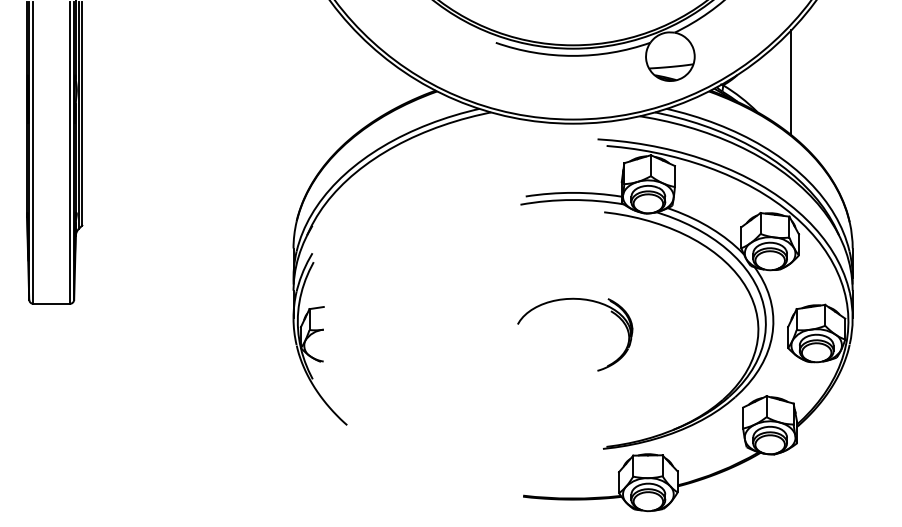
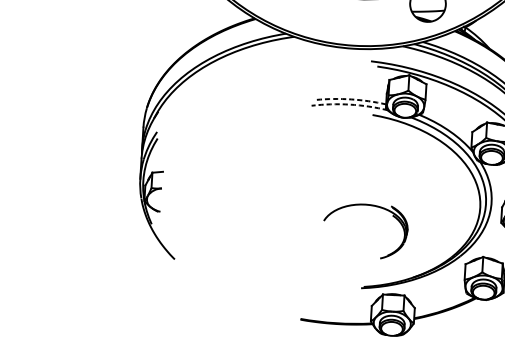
arc: (573, 192) -> (350, 99), solid -> dashed
arc: (572, 200) -> (349, 104), solid -> dashed
part: (581, 300) -> (371, 206), moved

